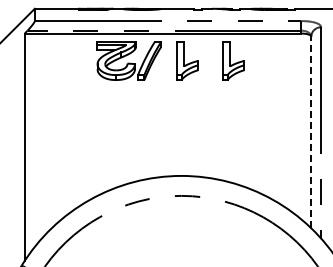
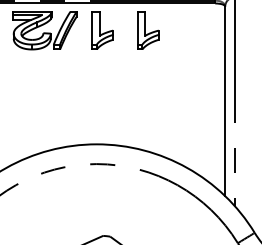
line: (311, 132) -> (225, 101), dashed -> solid

